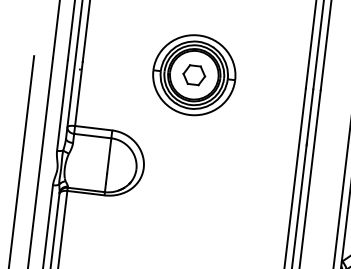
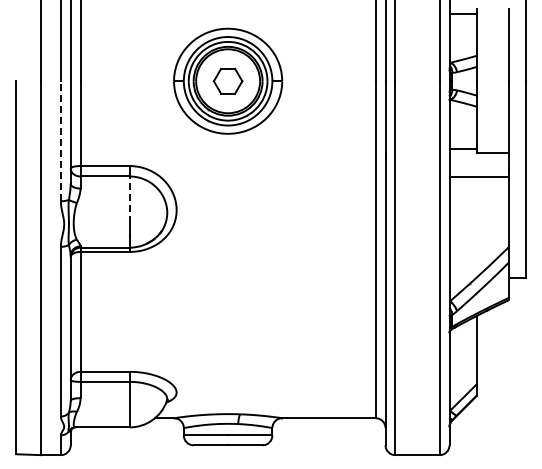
line: (62, 105) -> (60, 141), solid -> dashed
line: (109, 155) -> (129, 199), solid -> dashed

